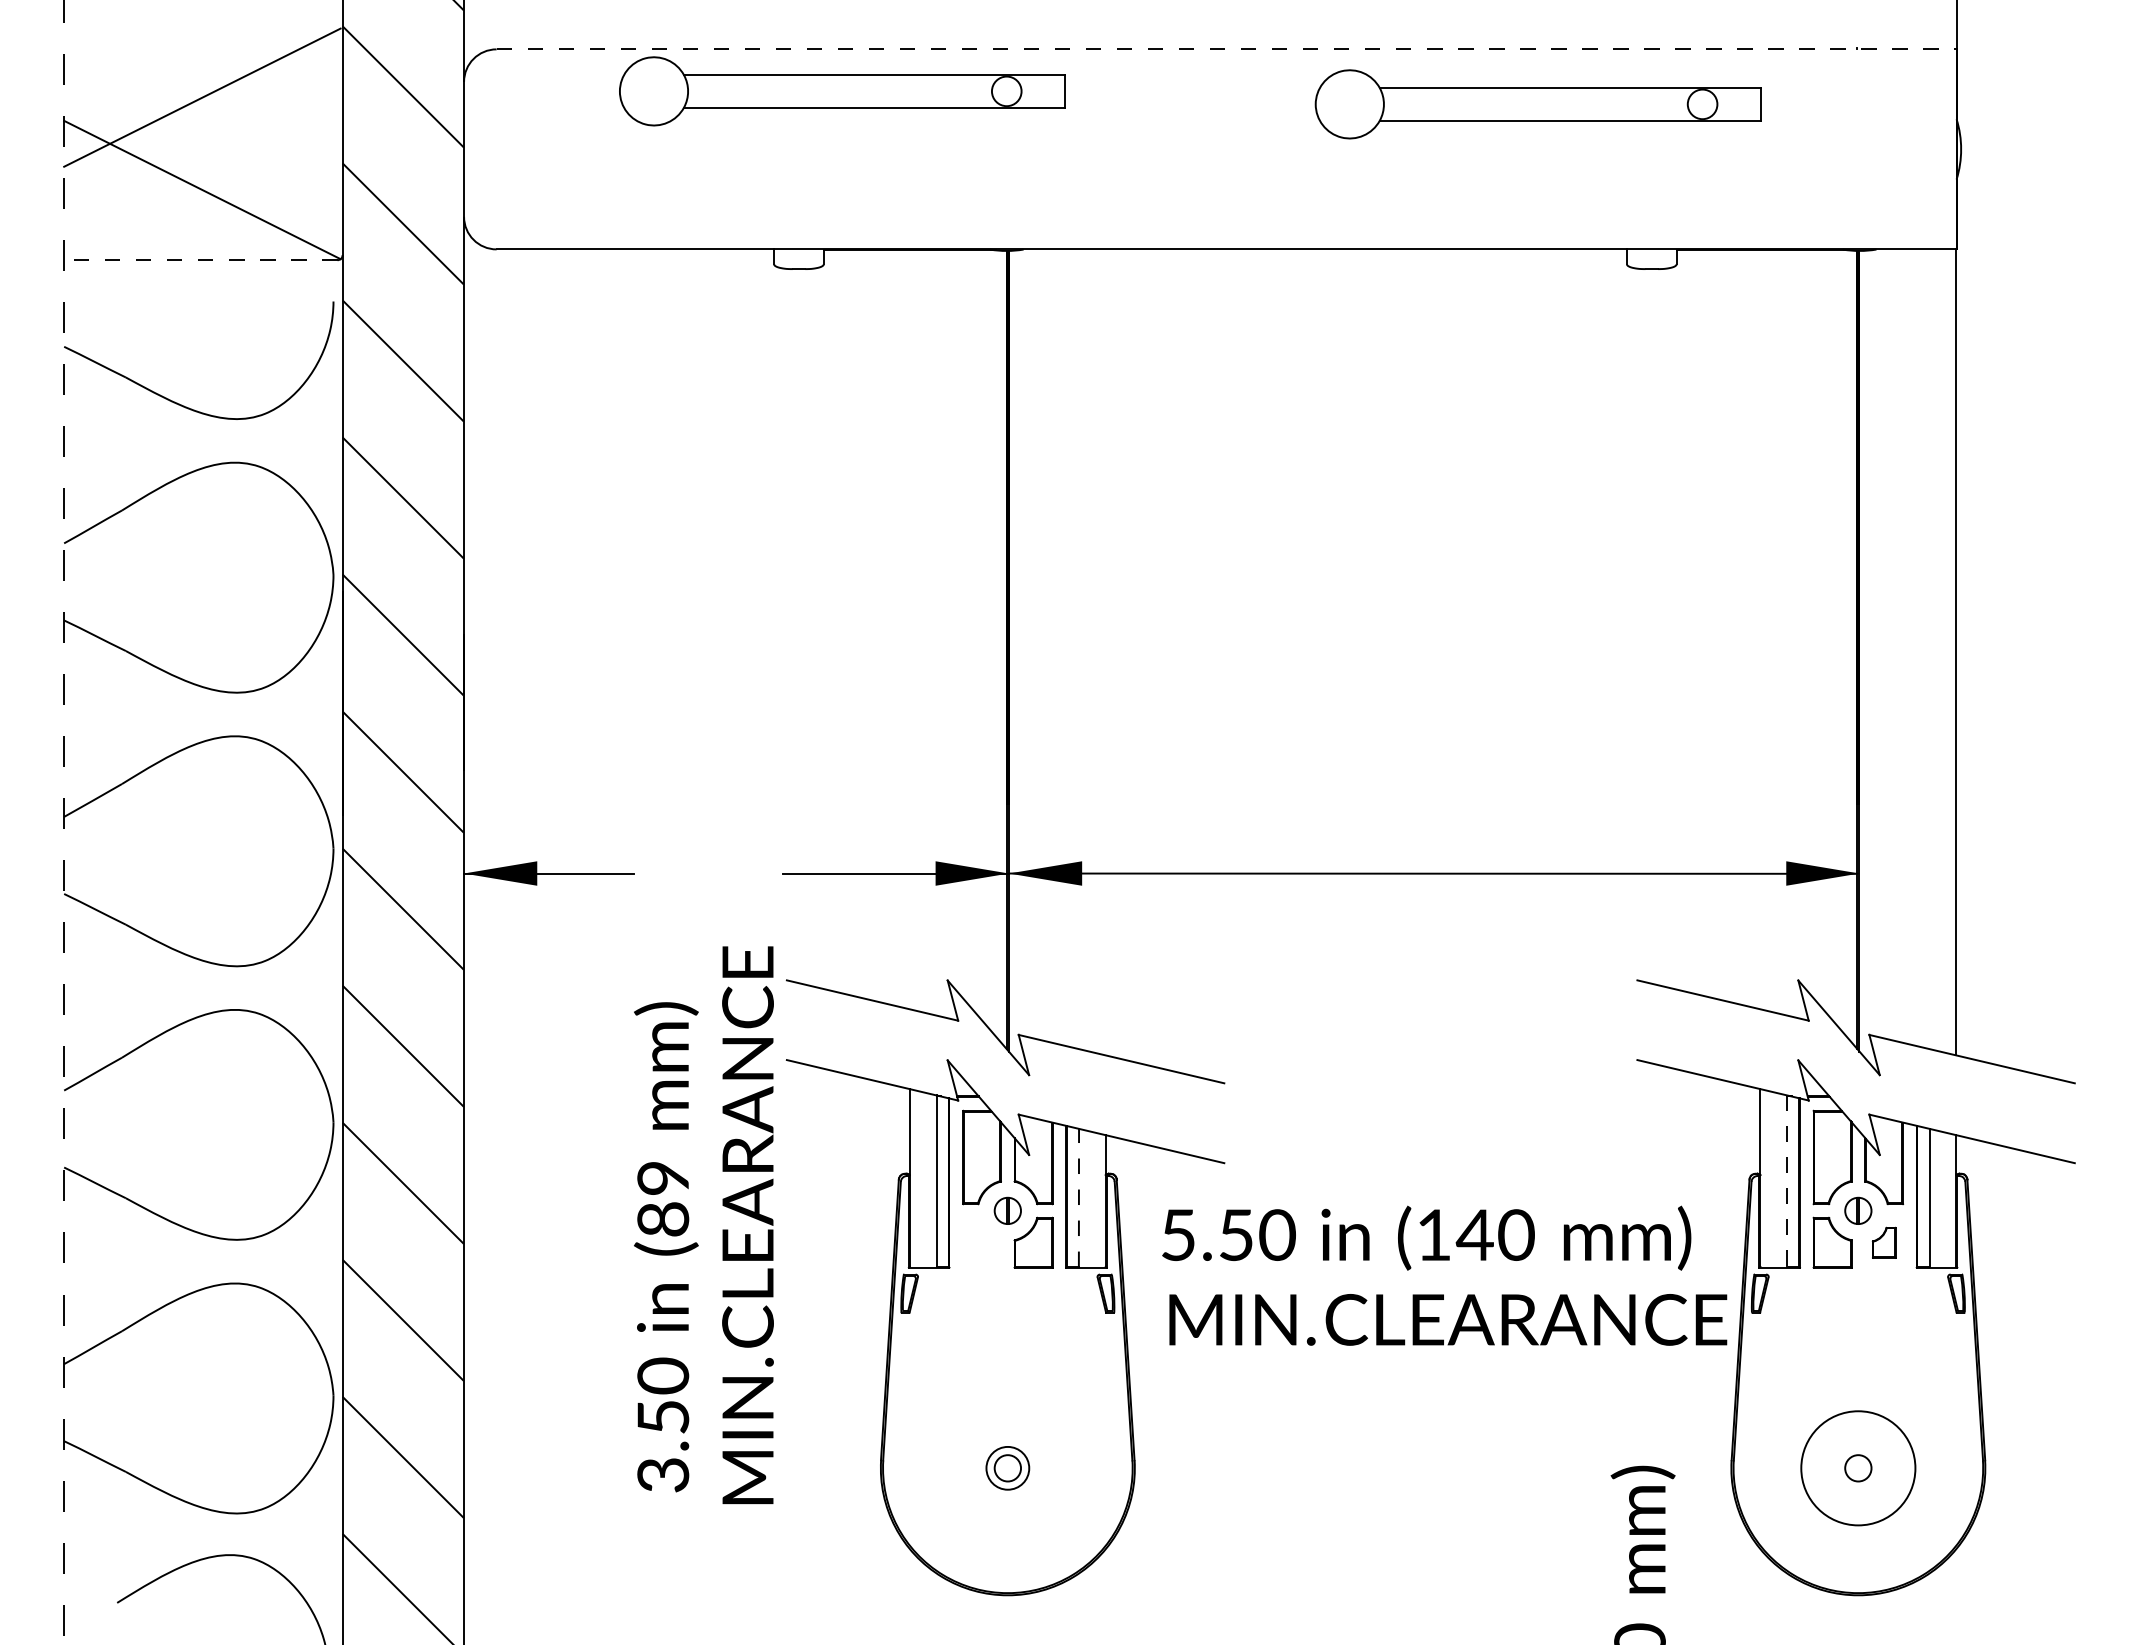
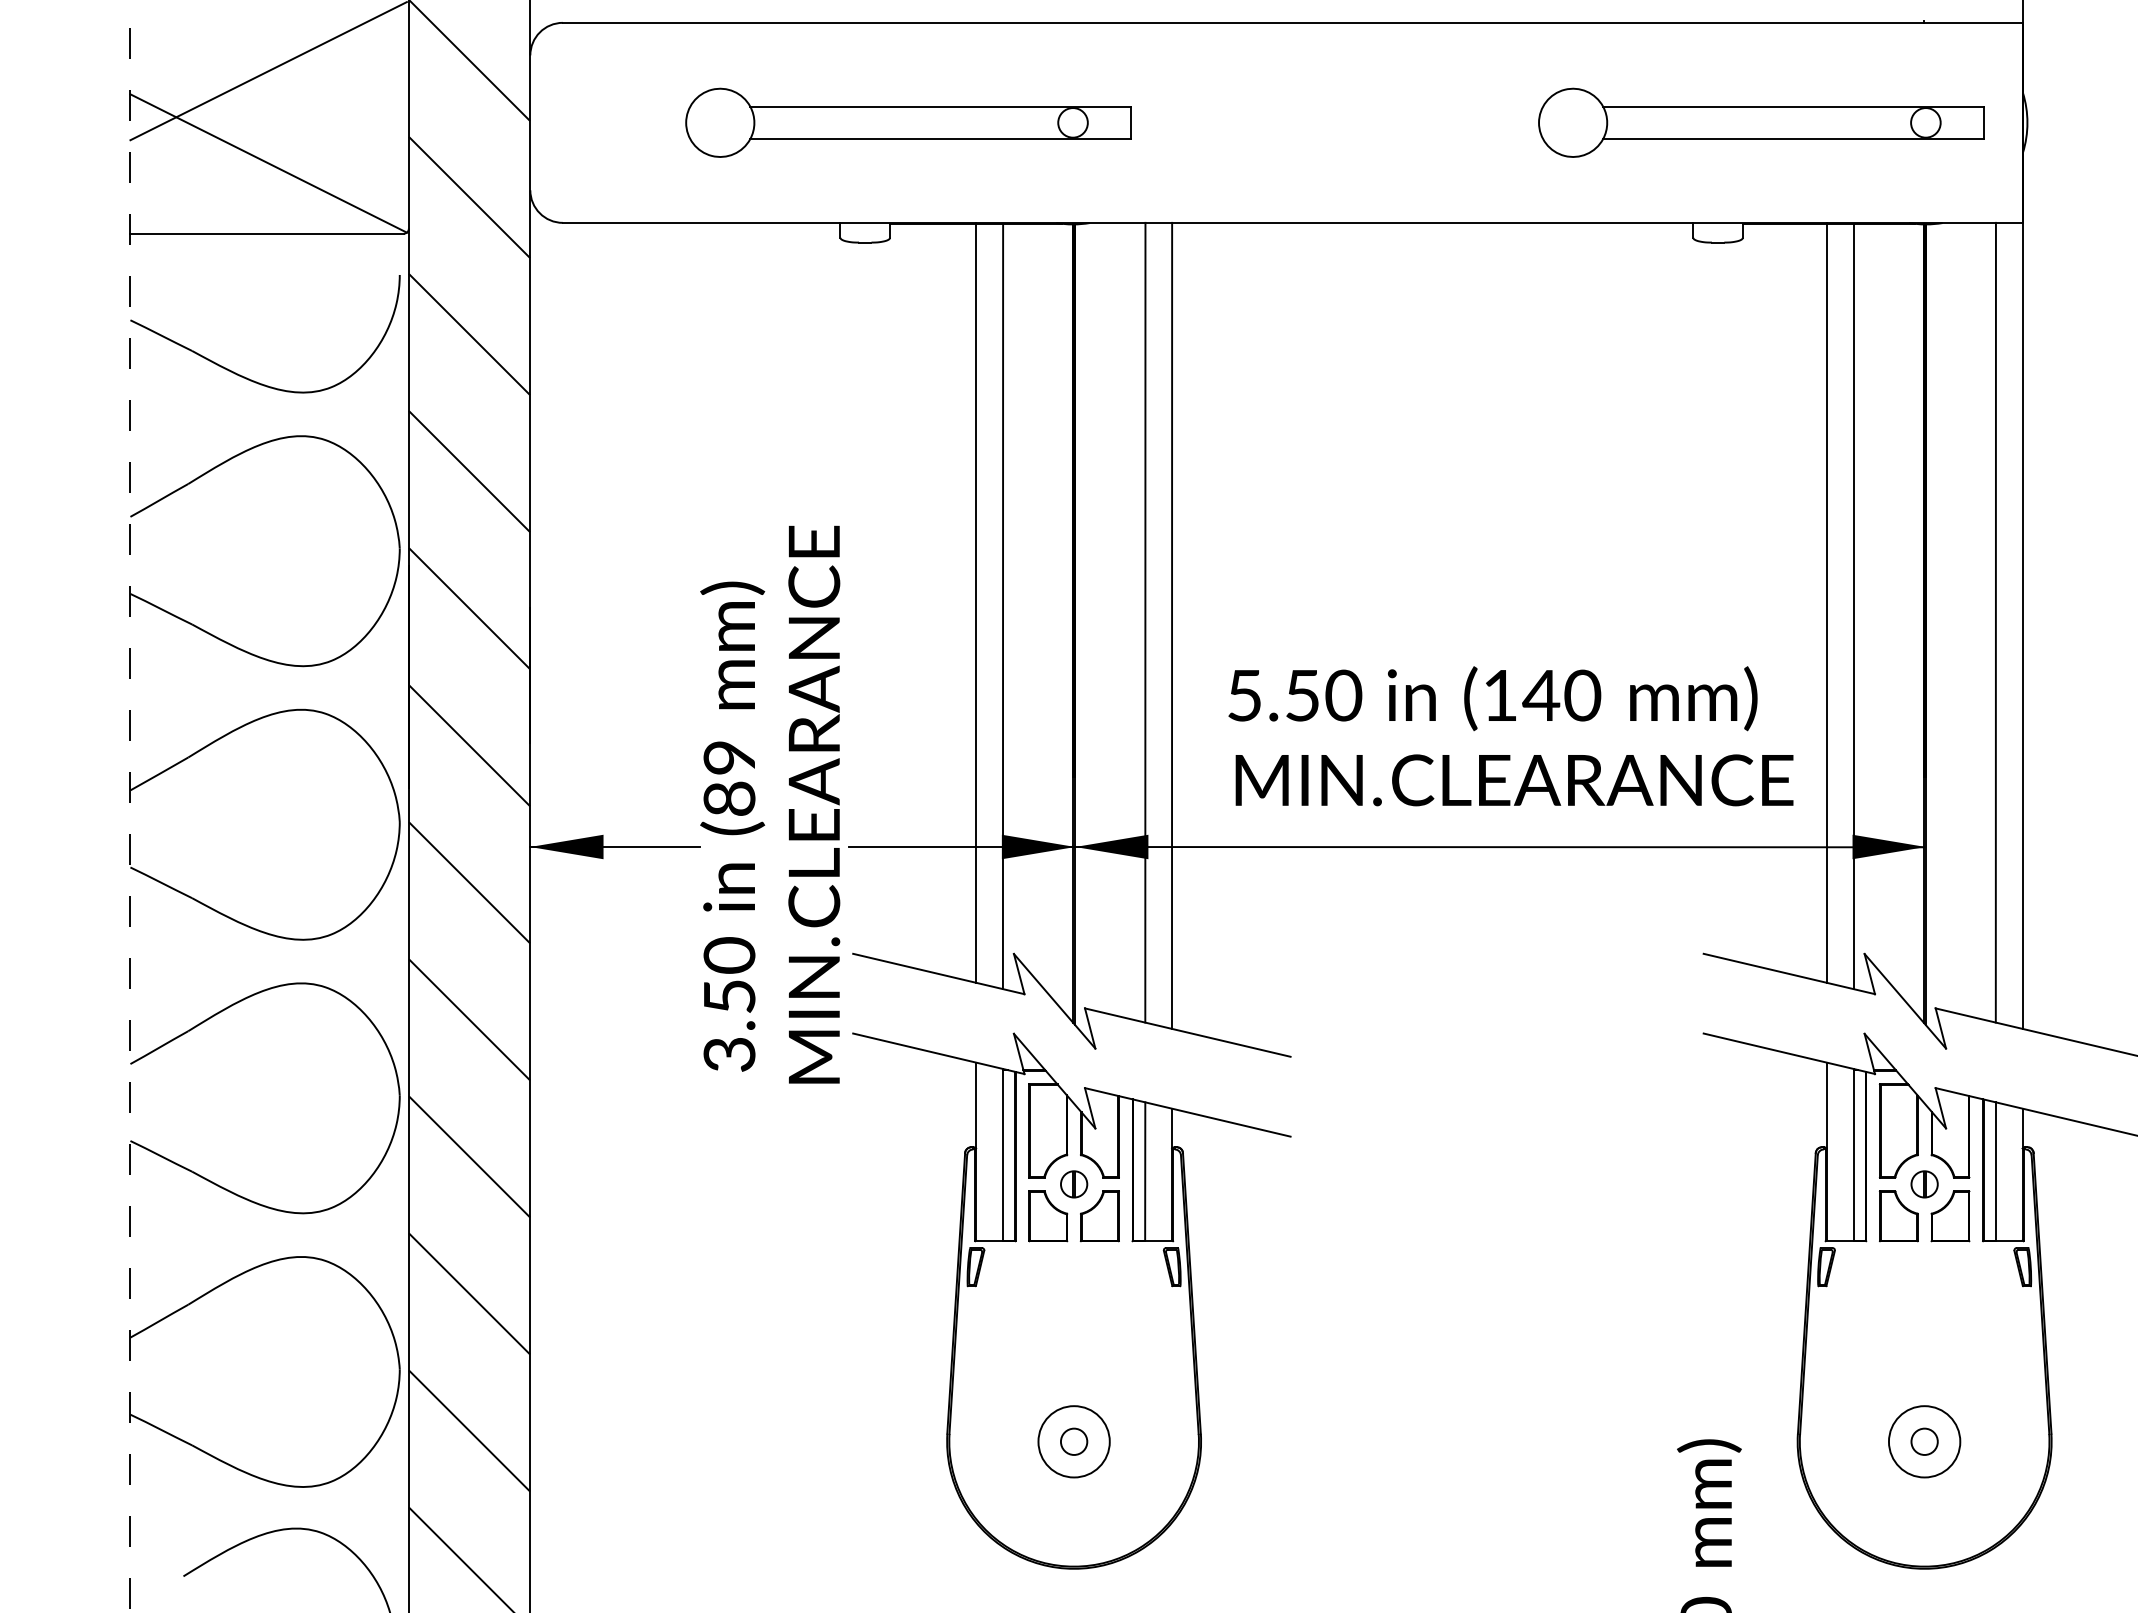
line: (1226, 49) -> (1292, 22), dashed -> solid
part: (842, 91) -> (908, 122), moved
part: (1537, 104) -> (1760, 122), moved
line: (200, 260) -> (266, 233), dashed -> solid
line: (909, 629) -> (975, 602), added
line: (1760, 629) -> (1826, 602), added
line: (936, 632) -> (1002, 605), added
line: (1787, 632) -> (1853, 605), added
line: (1079, 649) -> (1145, 622), added
line: (1929, 649) -> (1995, 622), added
line: (1105, 652) -> (1171, 625), added
line: (1787, 1181) -> (1853, 1154), dashed -> solid
line: (1078, 1197) -> (1144, 1170), dashed -> solid
text: (703, 1225) -> (769, 804), moved
part: (981, 1242) -> (1047, 1215), added
part: (1884, 1242) -> (1950, 1215), size x1.67
text: (1444, 1275) -> (1510, 735), moved
circle: (1007, 1467) -> (1073, 1440), size x1.67
circle: (1858, 1467) -> (1924, 1440), size x0.62

